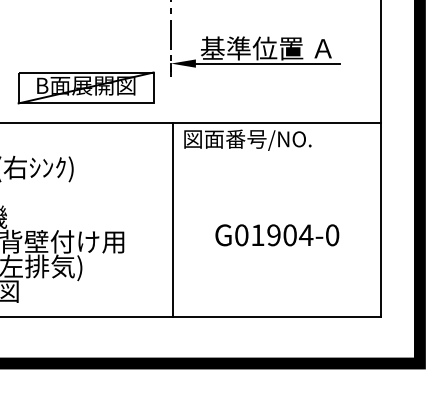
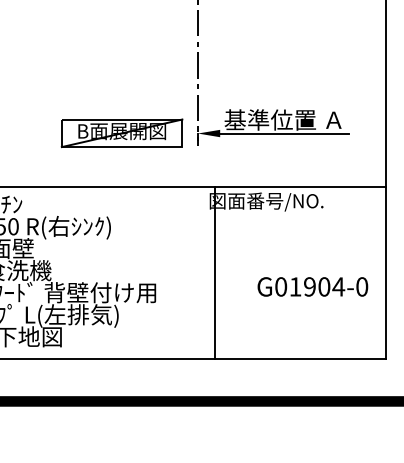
part: (85, 88) -> (121, 133), moved
line: (172, 219) -> (214, 272), moved
text: (276, 234) -> (312, 286), moved

